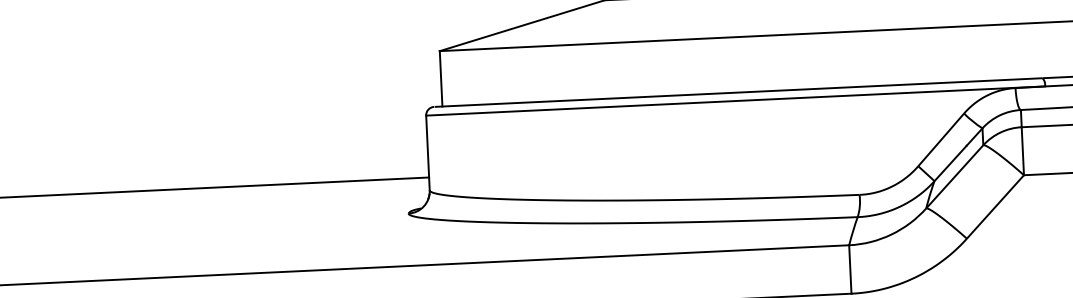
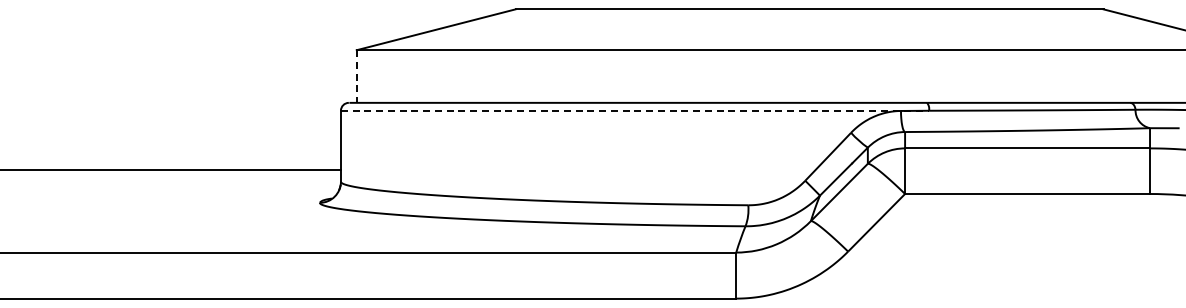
line: (440, 79) -> (356, 77), solid -> dashed
line: (736, 100) -> (635, 110), solid -> dashed

